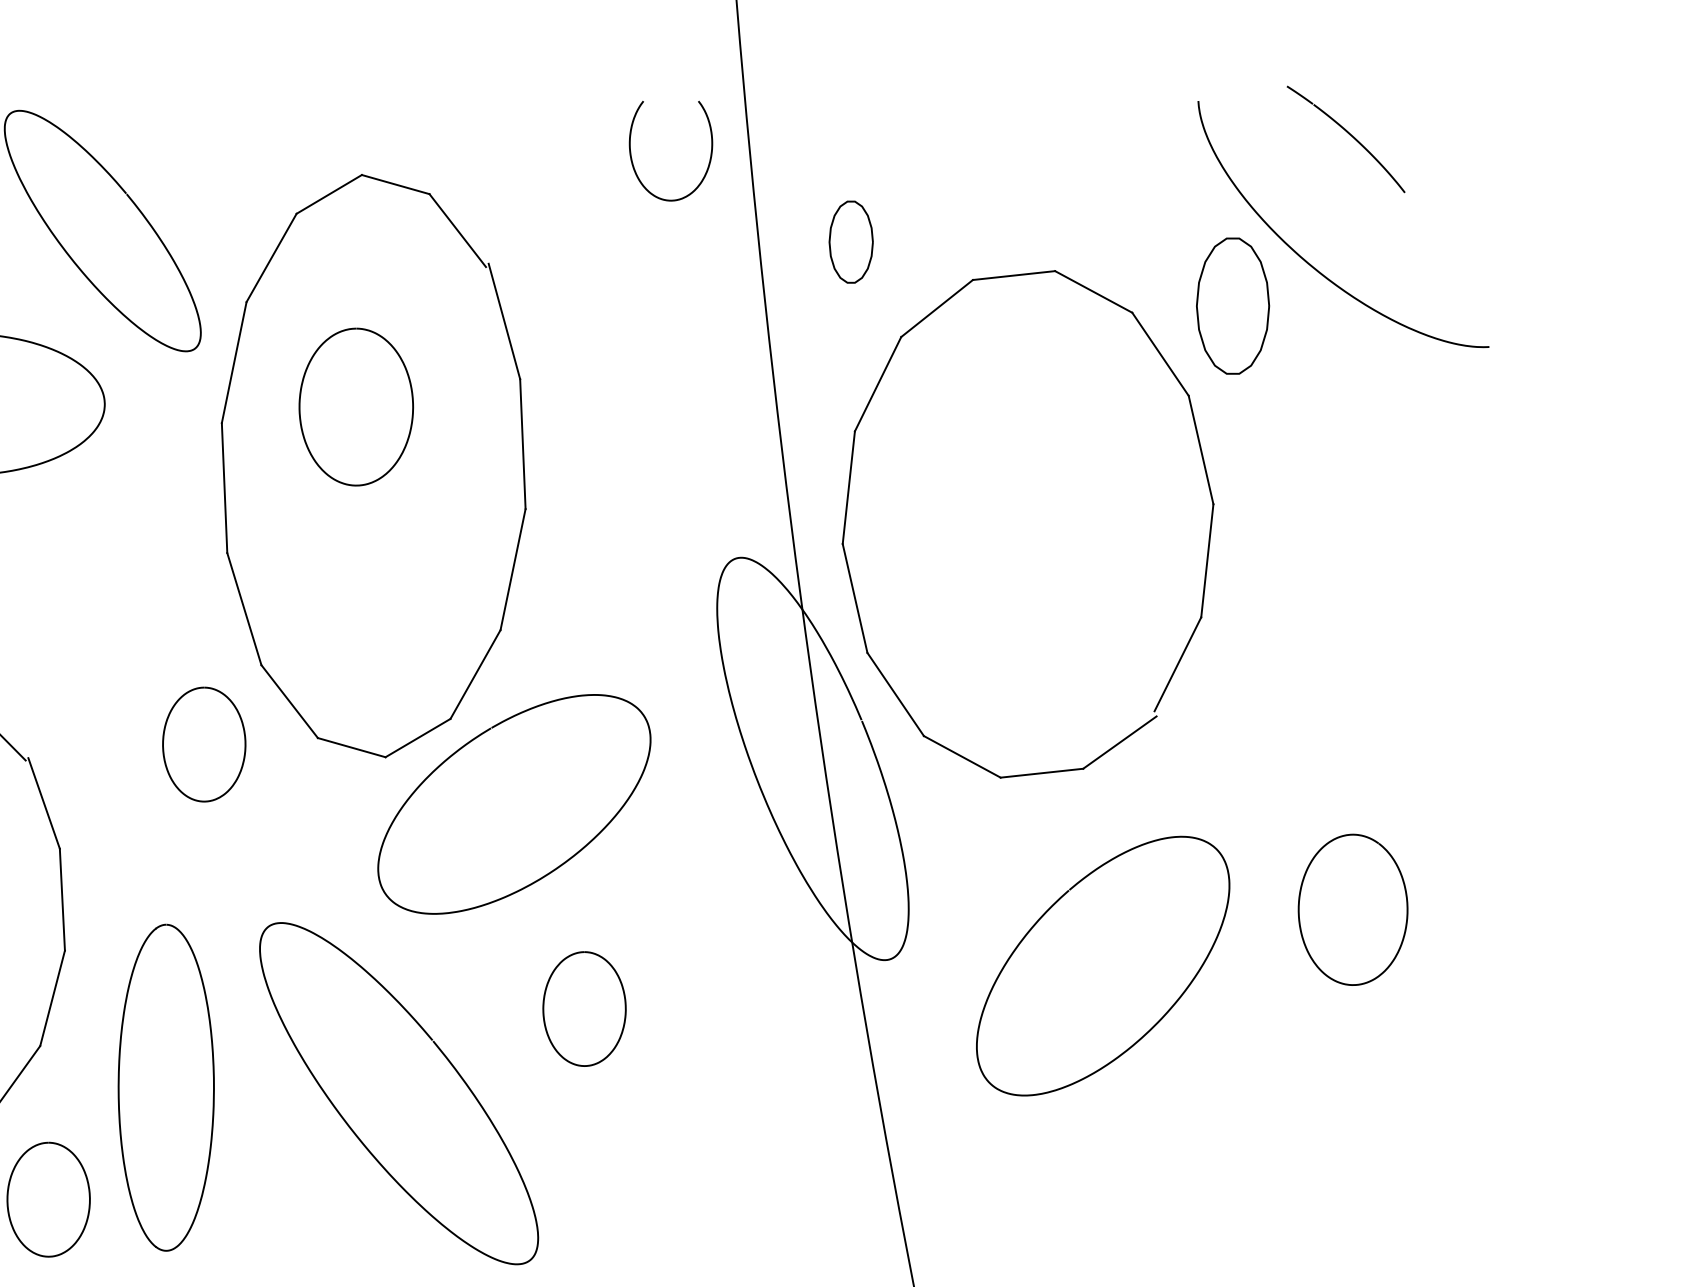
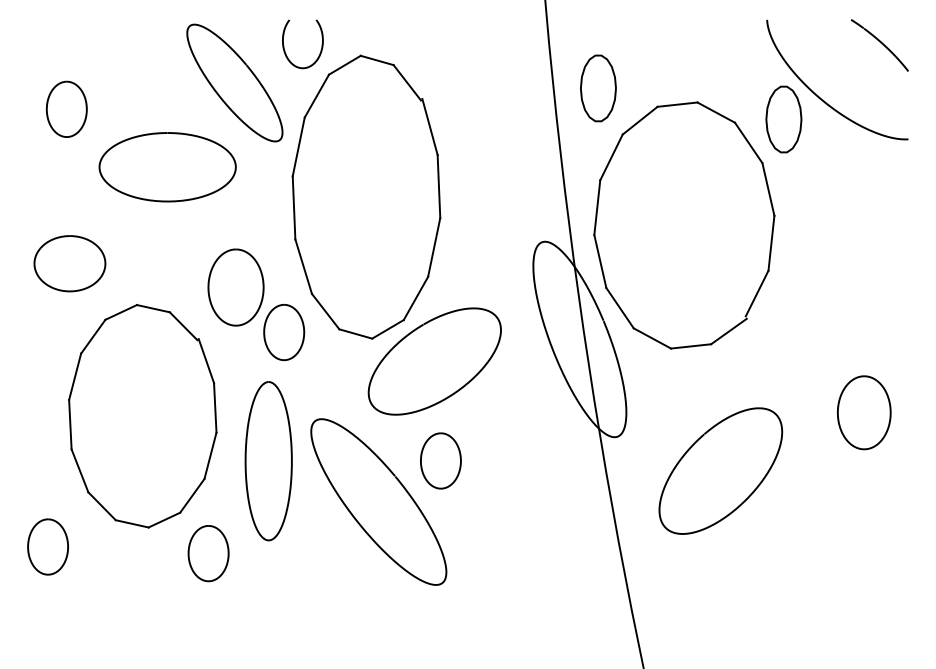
part: (1345, 139) -> (879, 45), moved
curve: (633, 153) -> (284, 45), moved
part: (851, 242) -> (598, 88), size x1.67
curve: (301, 406) -> (209, 287), moved
curve: (1405, 909) -> (889, 412), moved
curve: (1046, 915) -> (693, 446), moved
curve: (546, 999) -> (422, 456), moved
part: (165, 1088) -> (268, 461), moved

